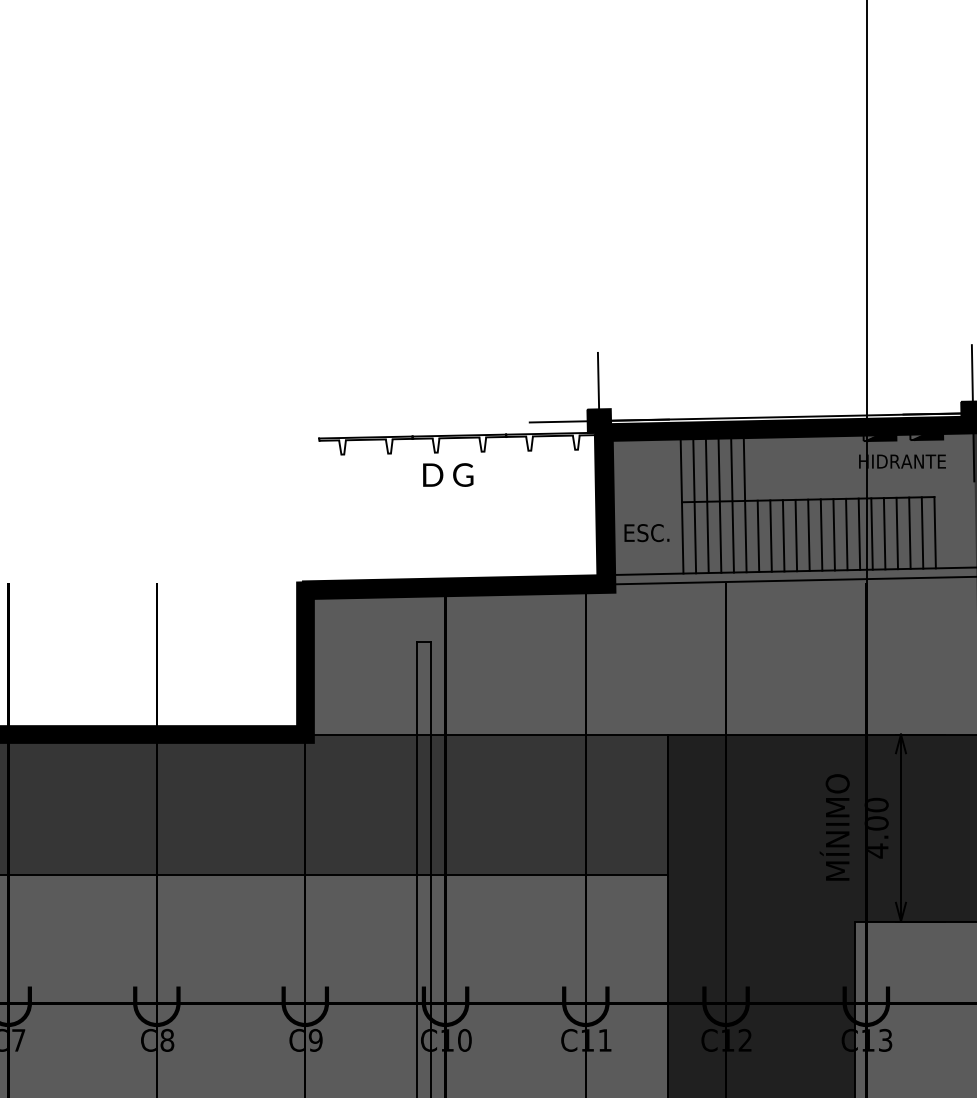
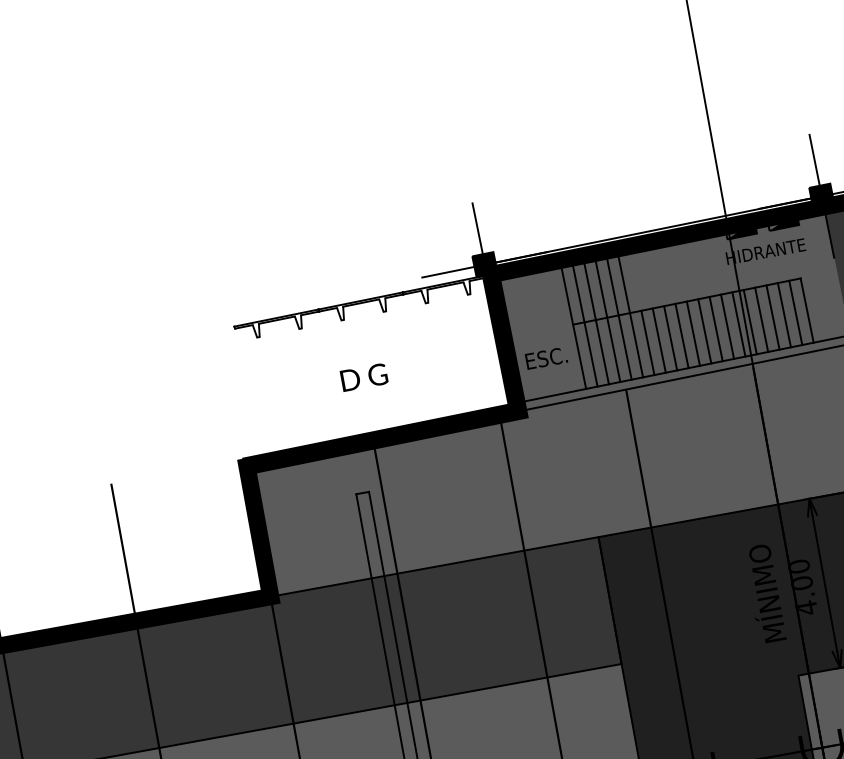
text: (448, 474) -> (364, 376), moved

